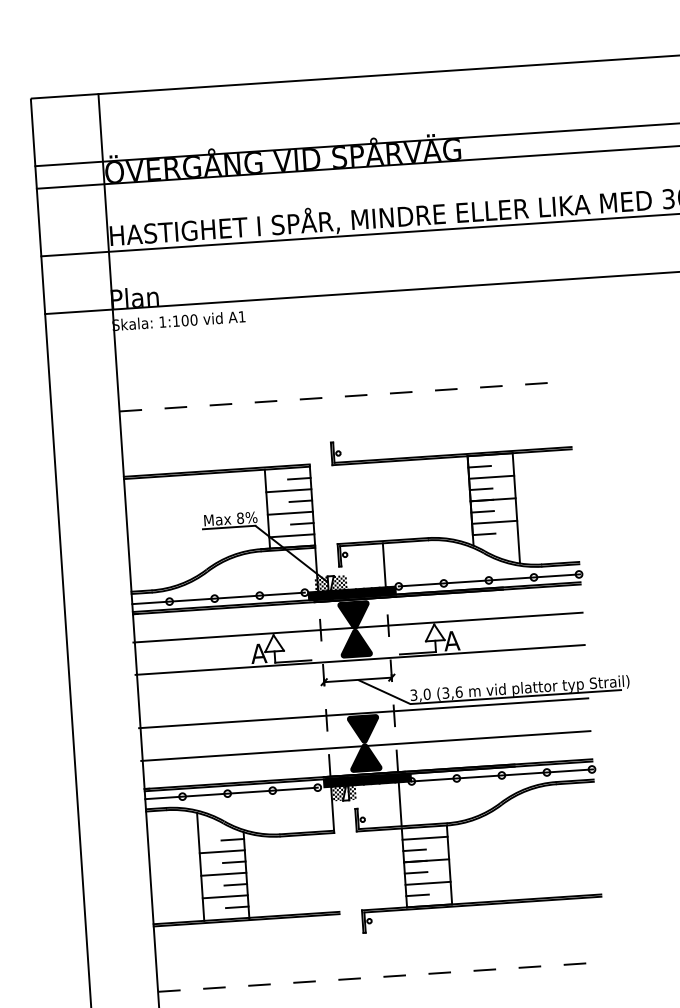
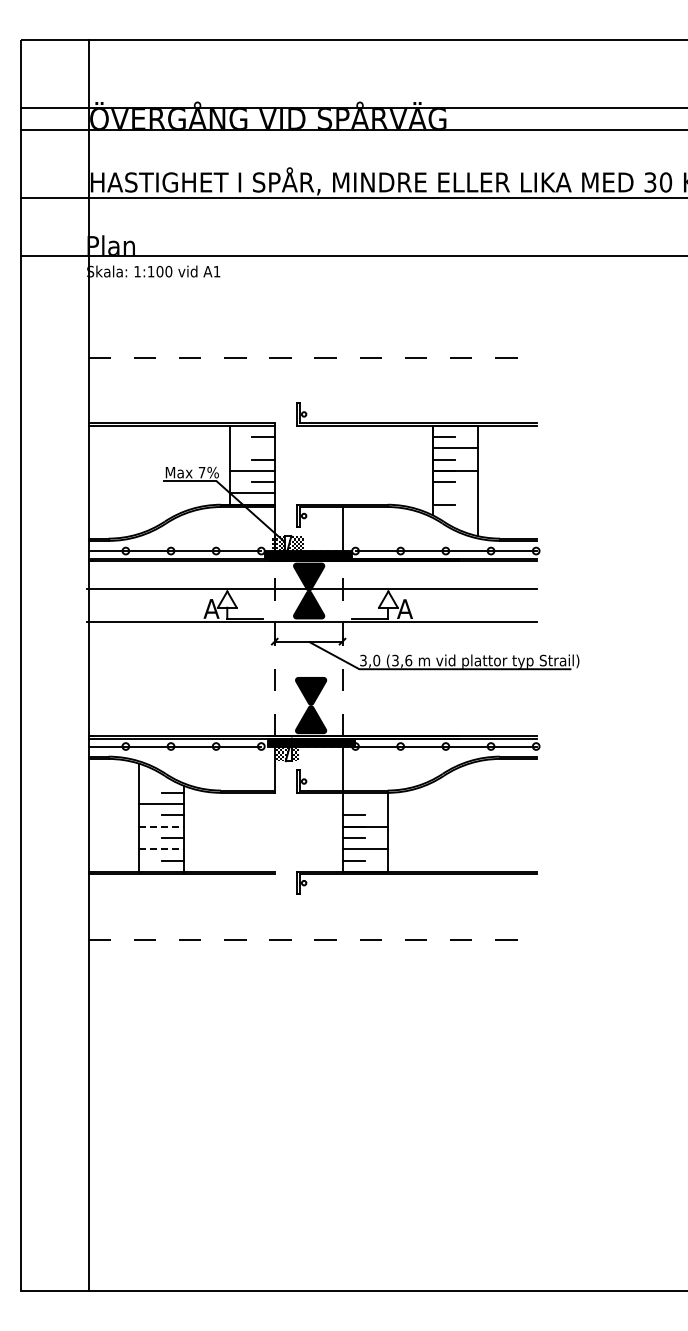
line: (288, 490) -> (251, 448), removed
text: (239, 518) -> (201, 472), 8% -> 7%
line: (494, 522) -> (455, 493), removed
line: (364, 713) -> (312, 675), removed
line: (366, 746) -> (312, 708), removed
line: (424, 838) -> (364, 804), removed
line: (223, 874) -> (161, 826), solid -> dashed
line: (224, 897) -> (161, 849), solid -> dashed

